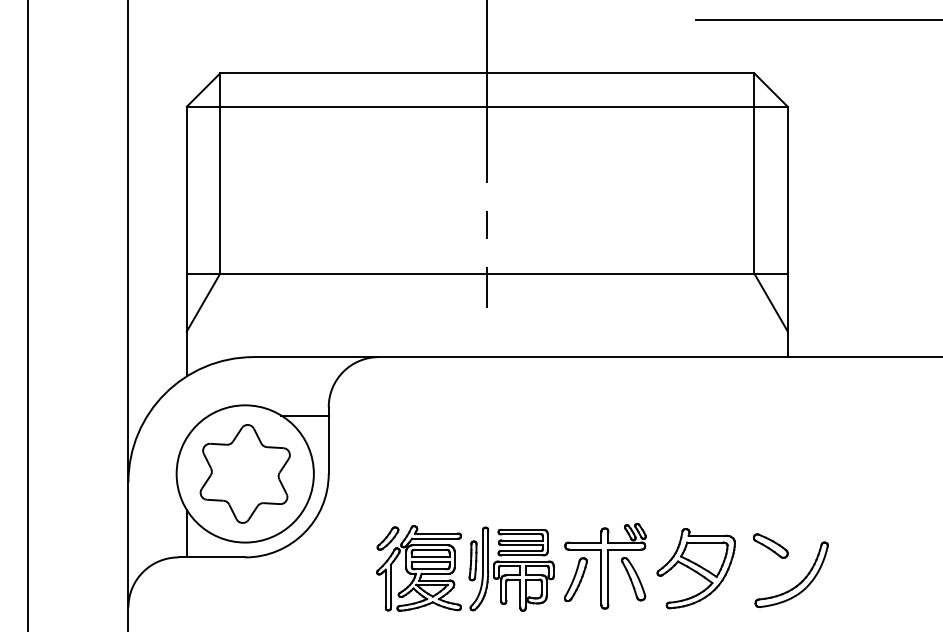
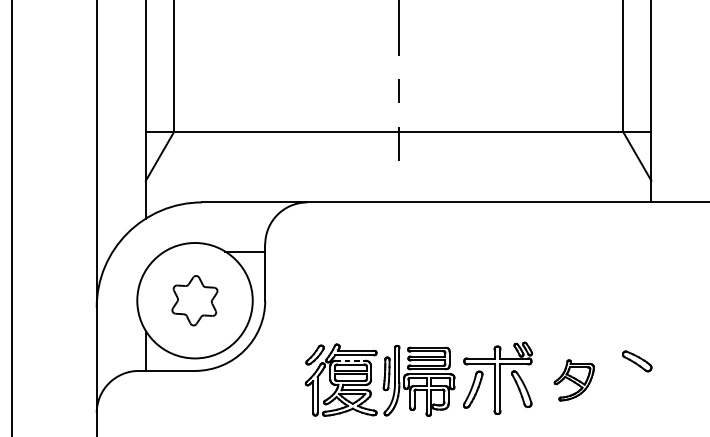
part: (244, 473) -> (194, 300), size x0.6
line: (430, 545) -> (350, 360), solid -> dashed
part: (695, 568) -> (573, 380), size x0.6
part: (799, 582) -> (661, 392), removed

